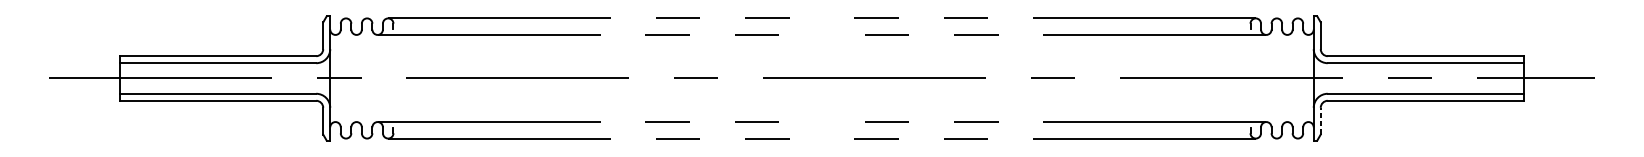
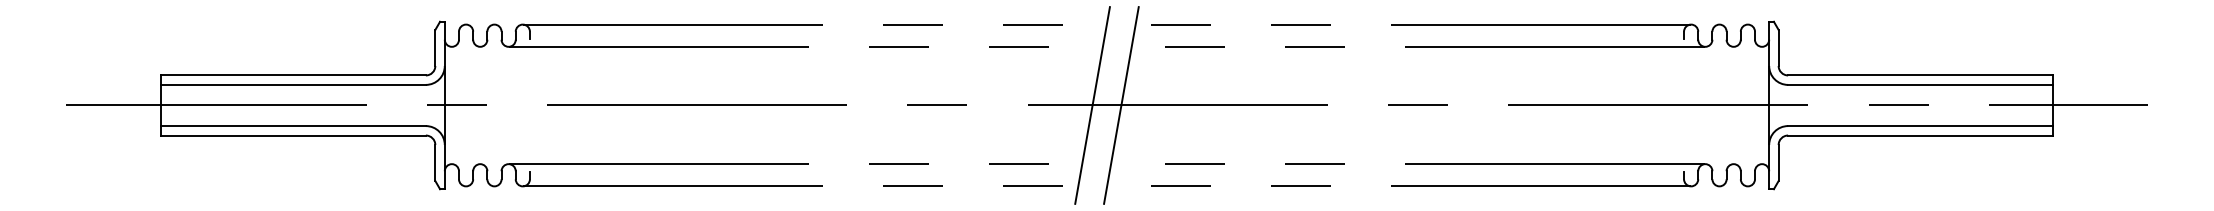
line: (811, 78) -> (1092, 105), added
line: (832, 78) -> (1120, 105), added
line: (1320, 120) -> (1778, 162), dashed -> solid

